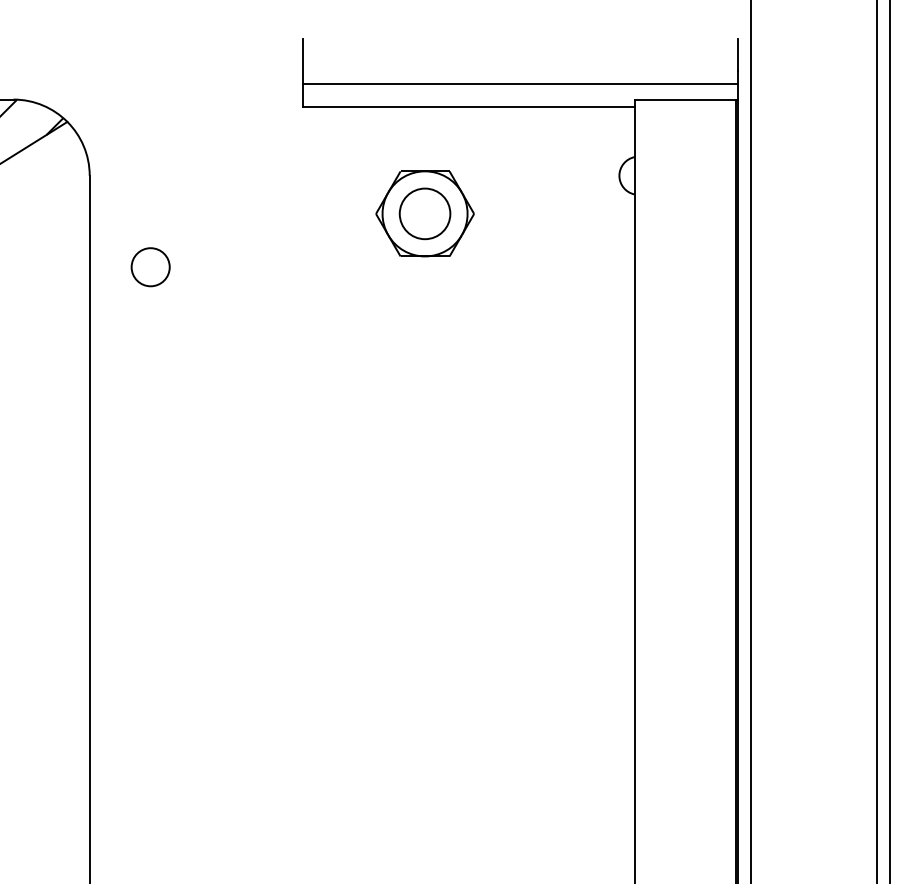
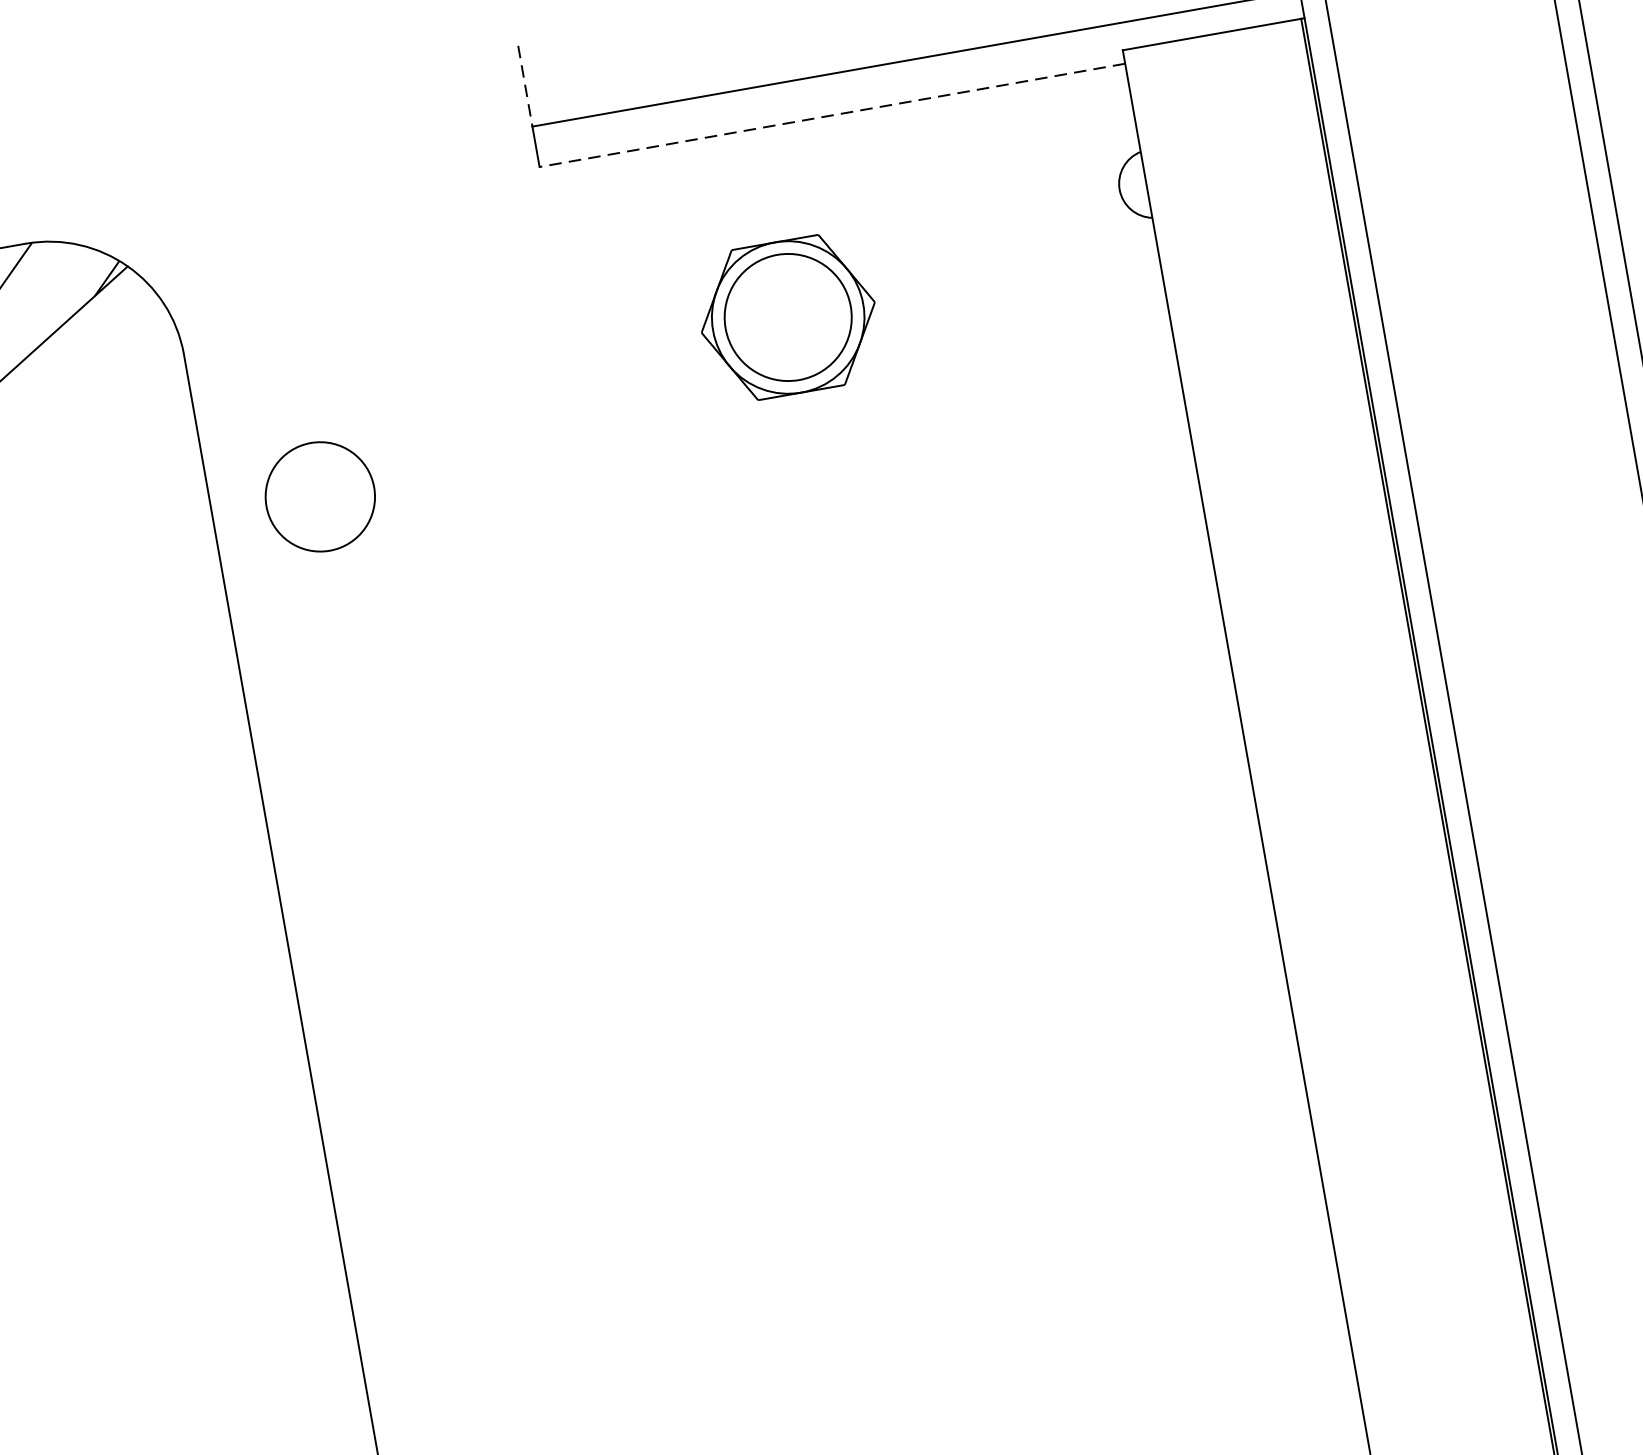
line: (303, 61) -> (526, 86), solid -> dashed
line: (468, 107) -> (831, 116), solid -> dashed
circle: (424, 213) -> (787, 316), size x1.4
circle: (150, 267) -> (319, 497), size x1.6

